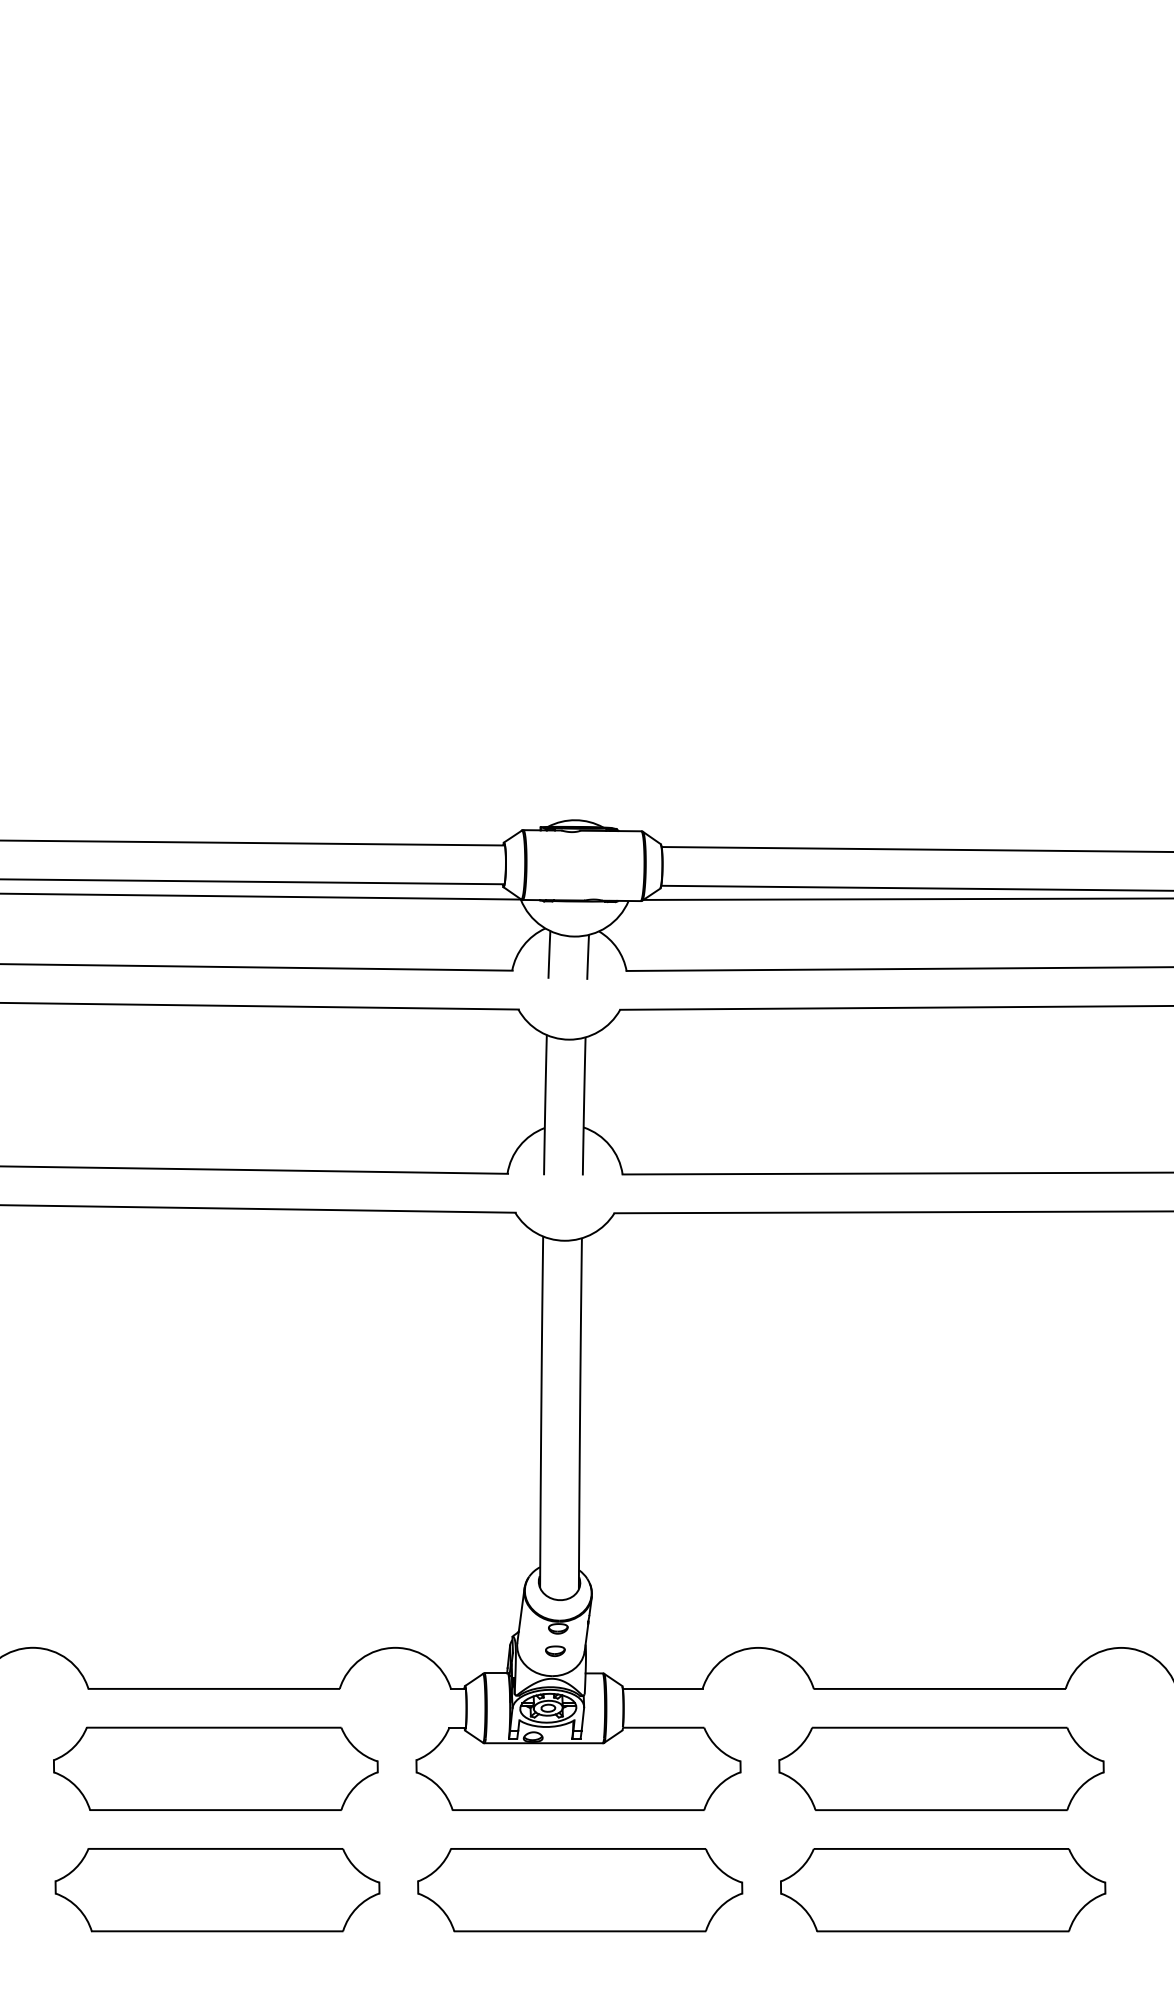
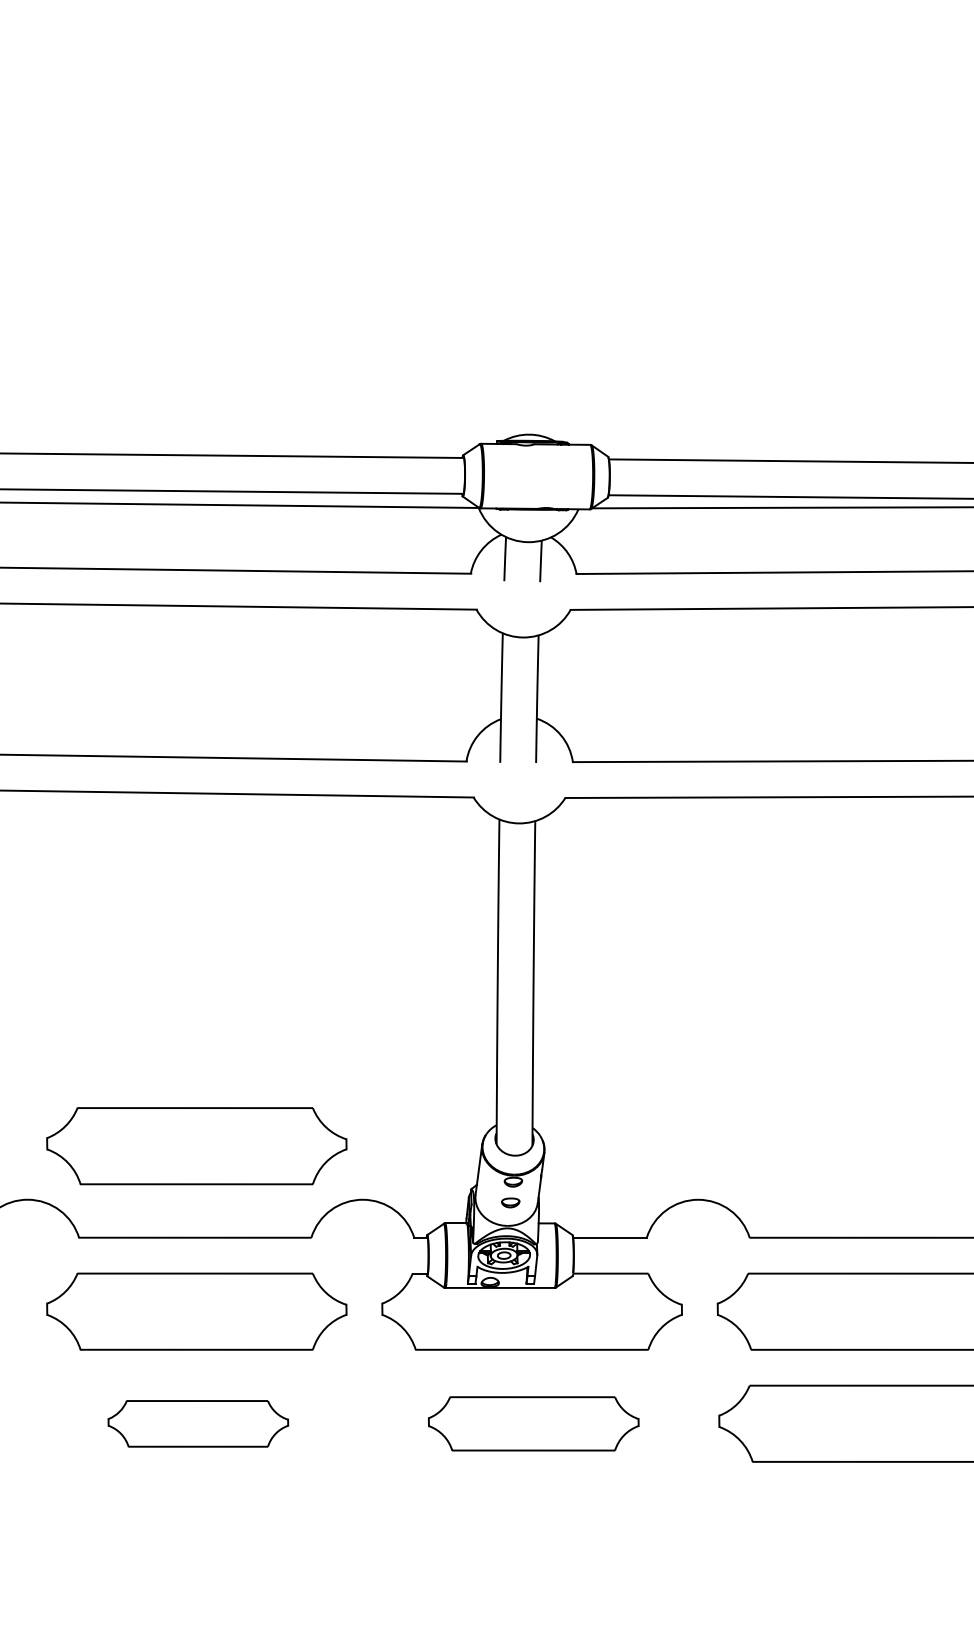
part: (215, 1589) -> (196, 1145), added
part: (217, 1890) -> (198, 1424), size x0.6
part: (580, 1890) -> (533, 1424), size x0.7

